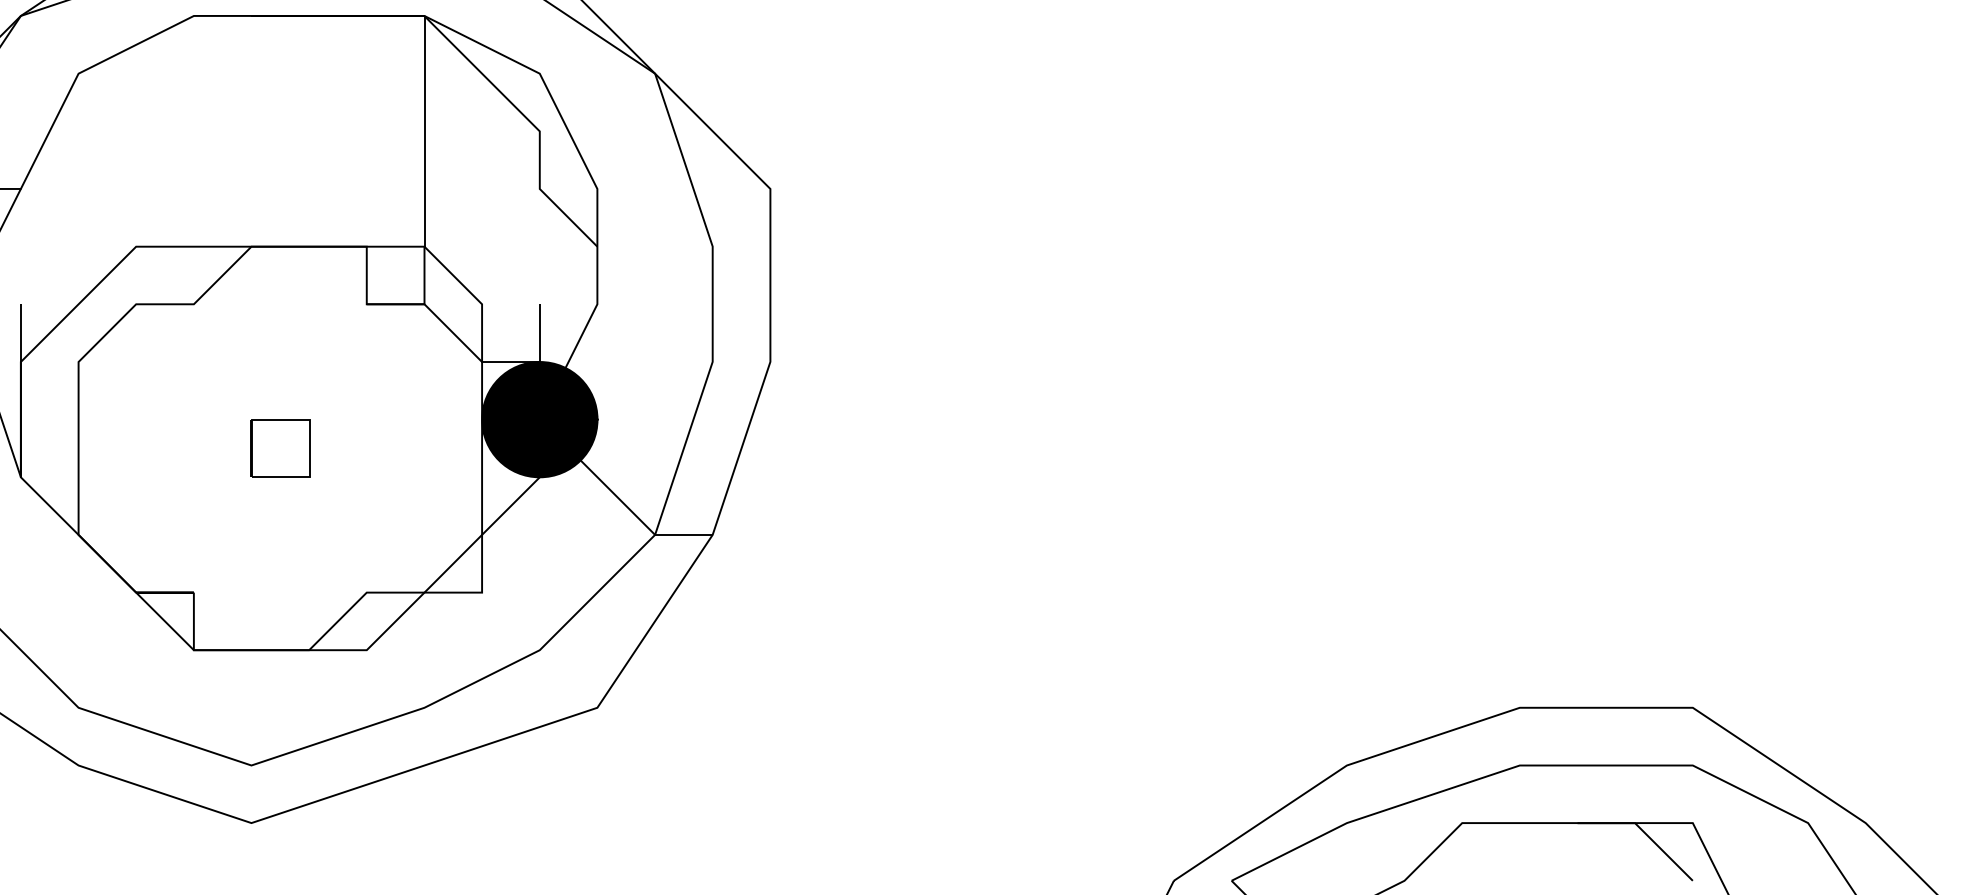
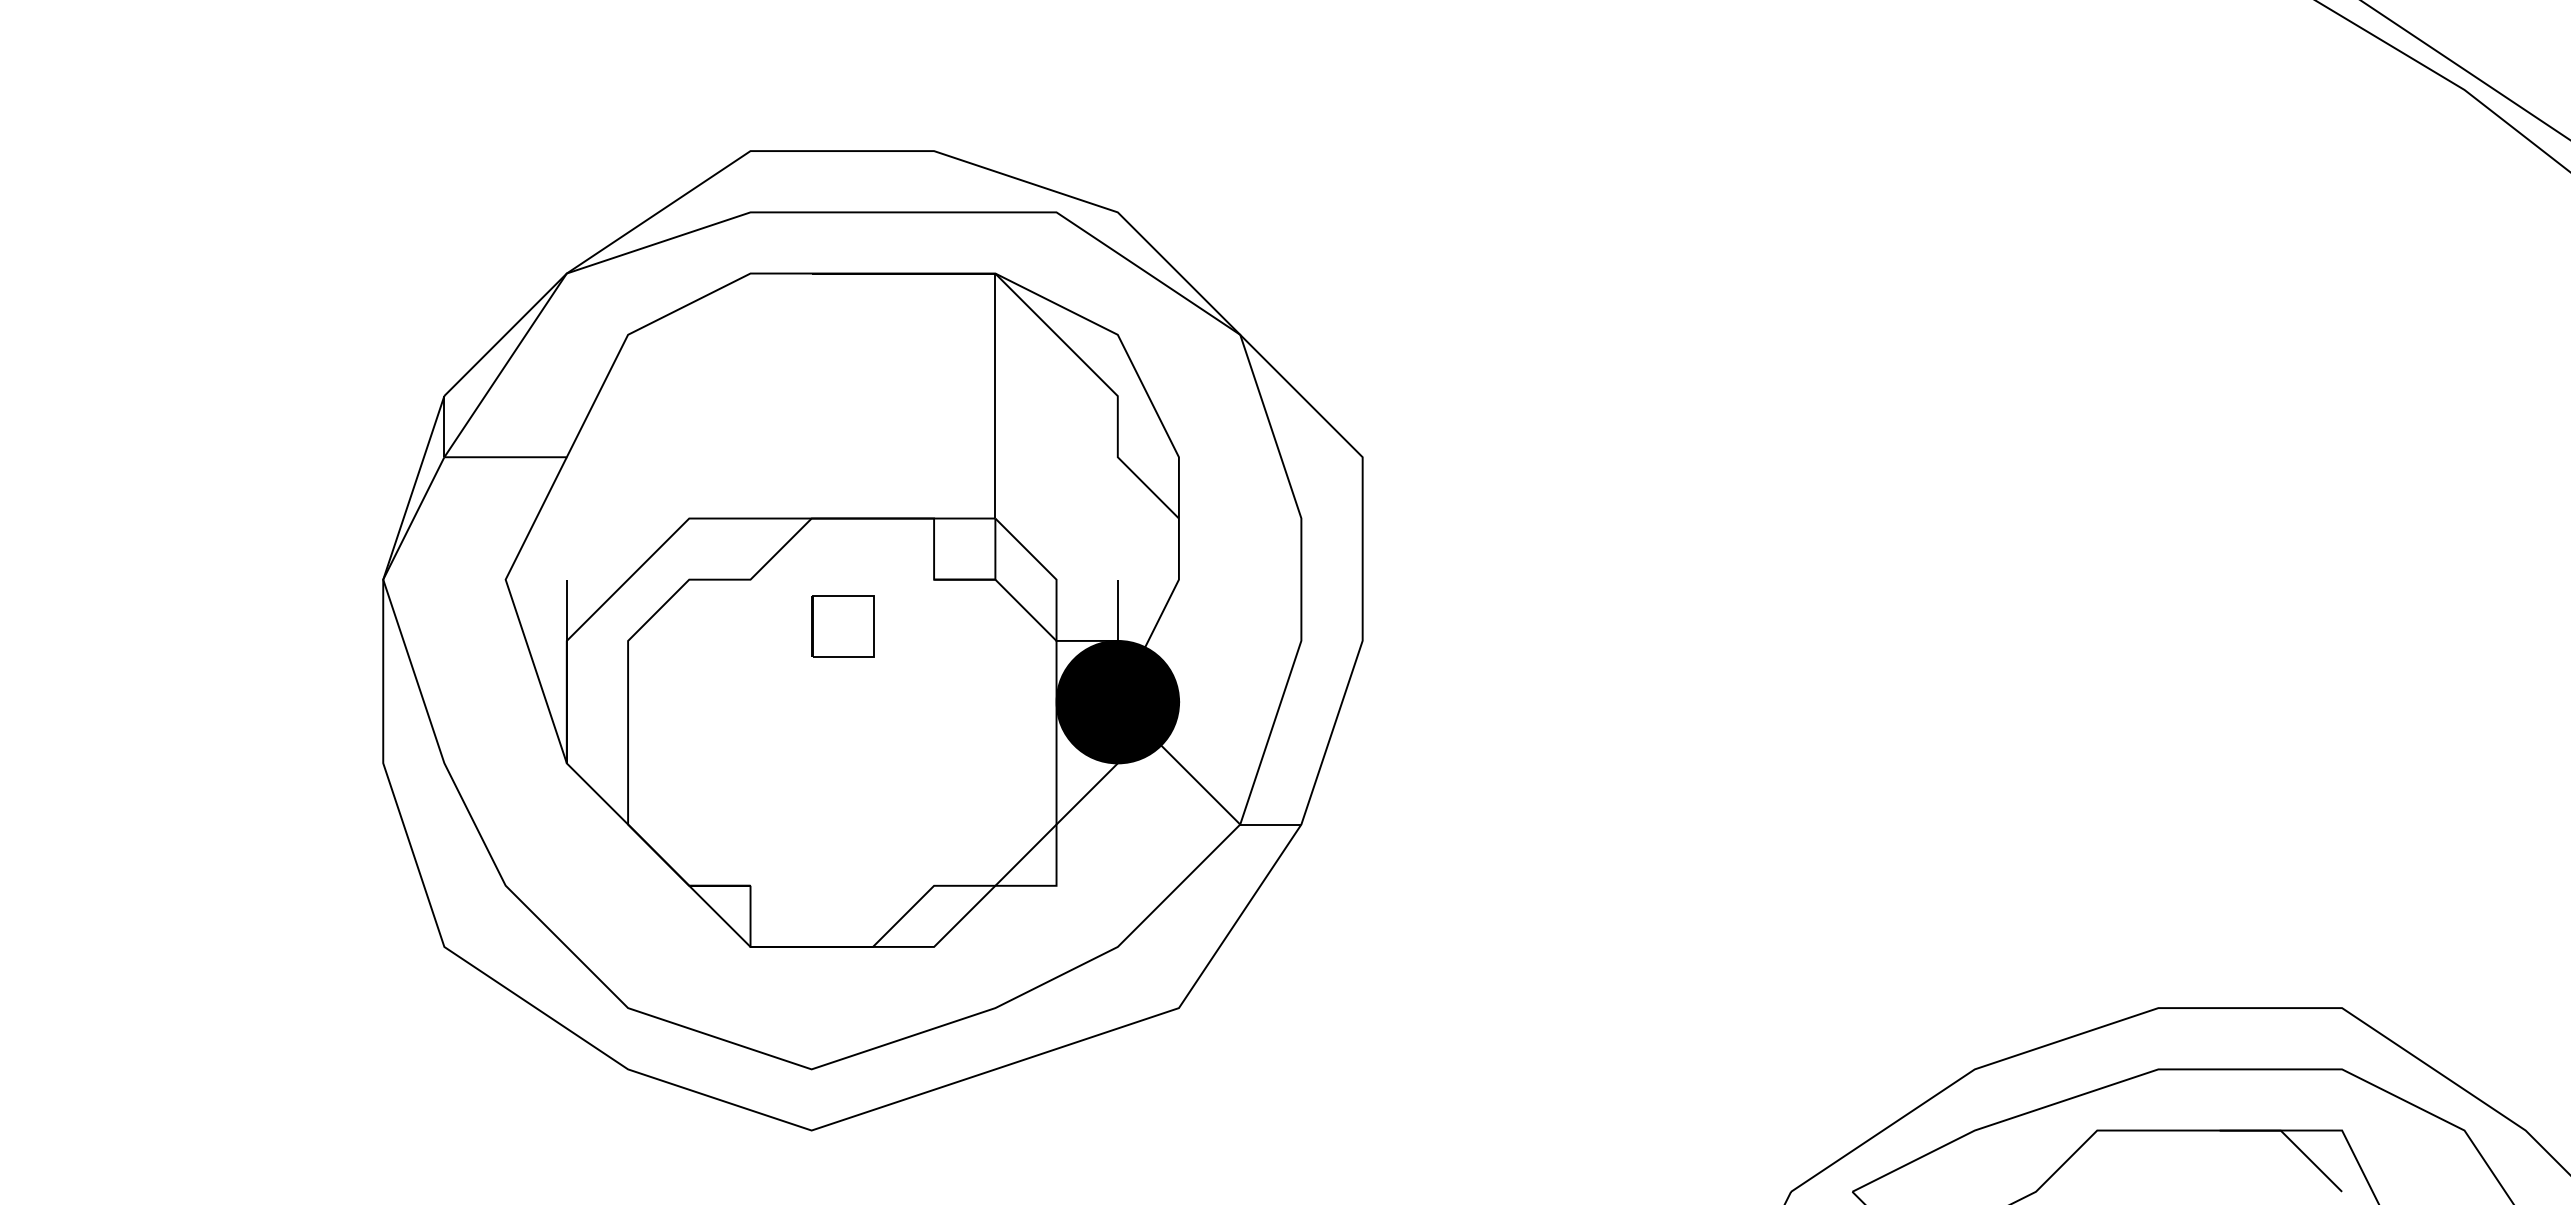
part: (280, 448) -> (842, 626), moved

